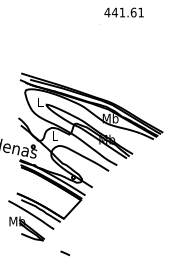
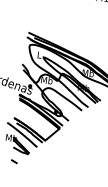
text: (55, 135) -> (47, 80), L -> Mb
curve: (65, 253) -> (14, 161), moved

